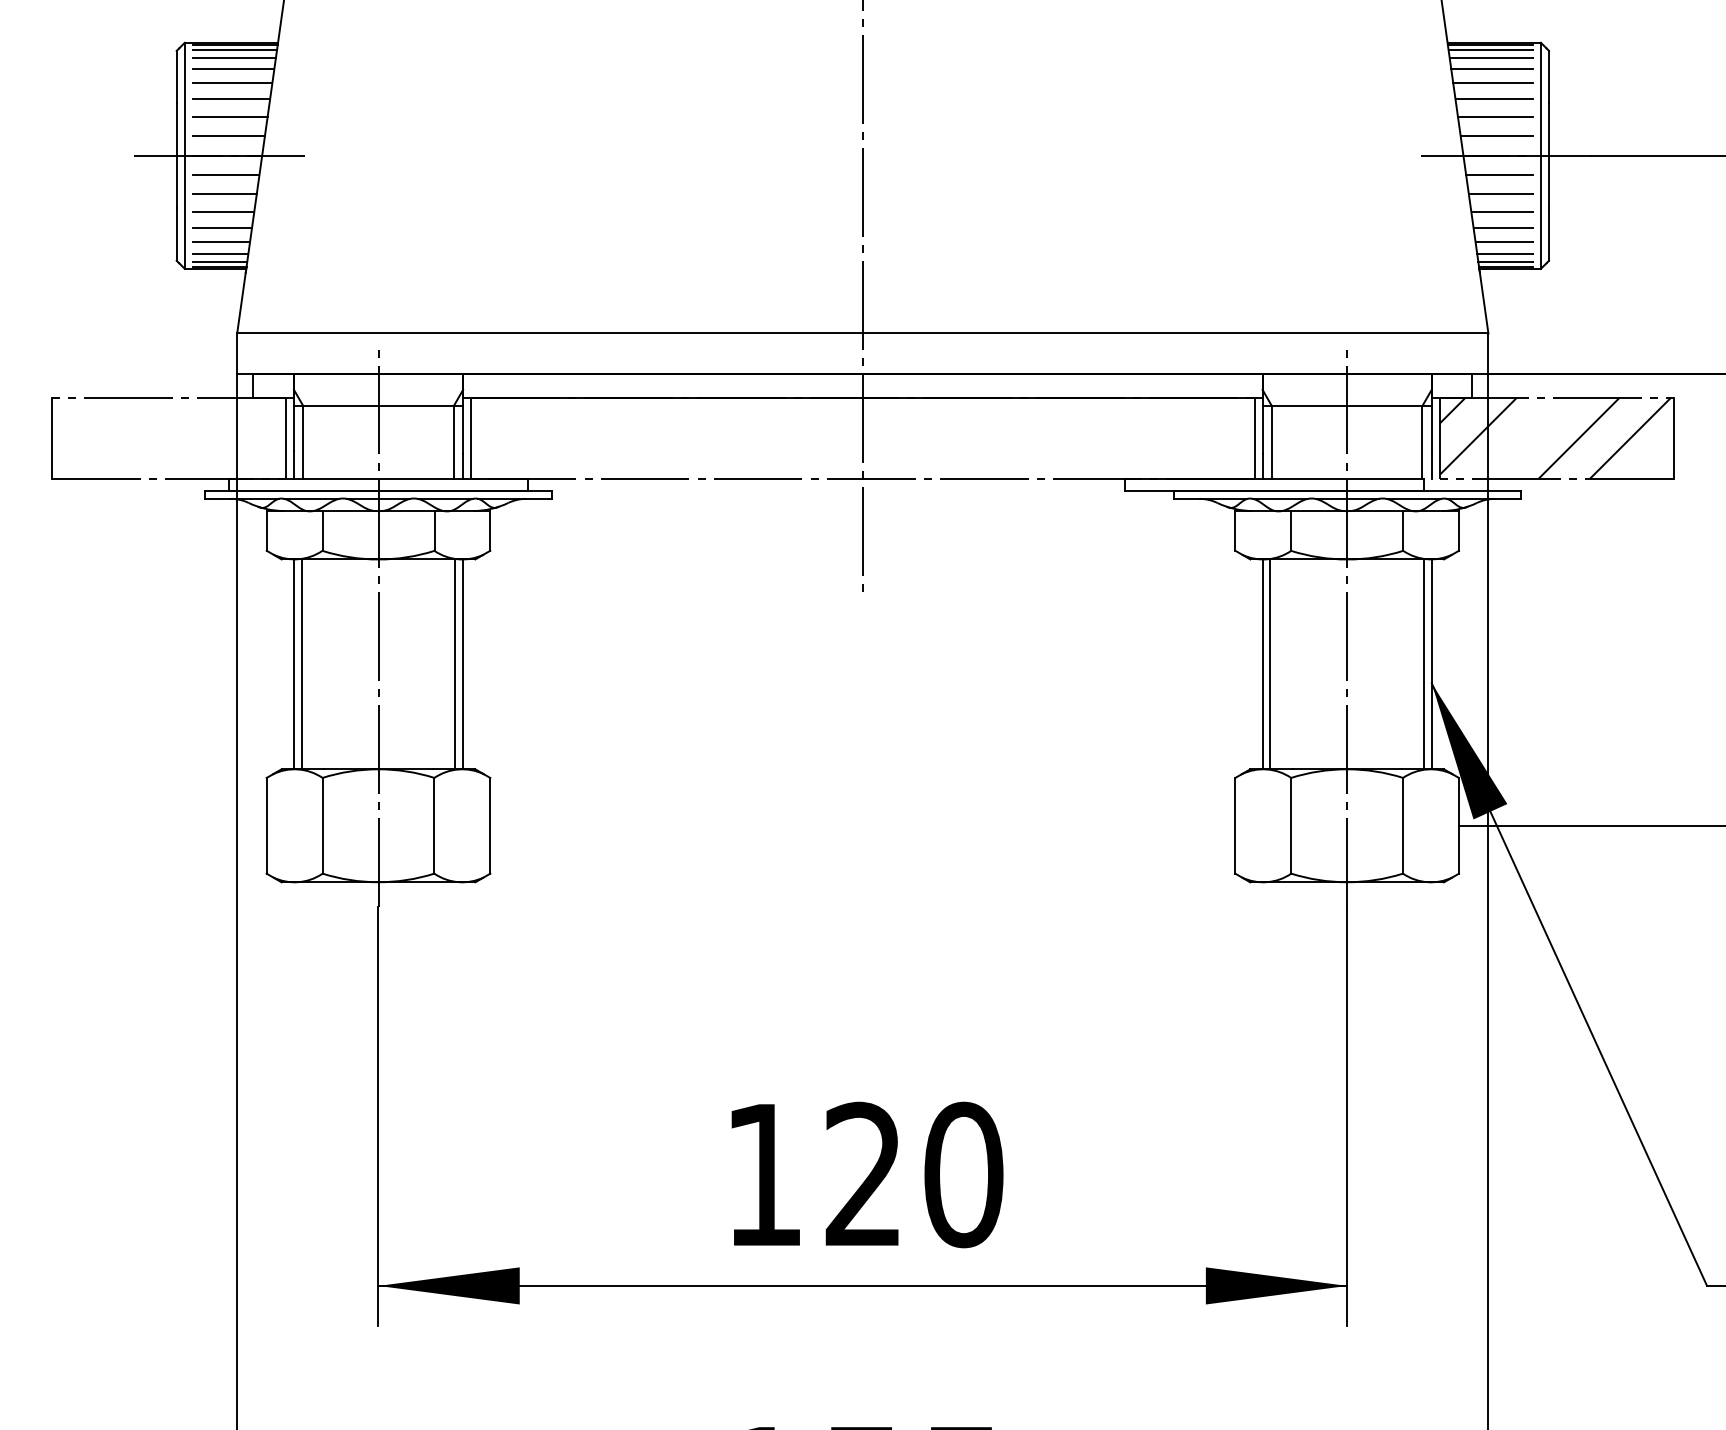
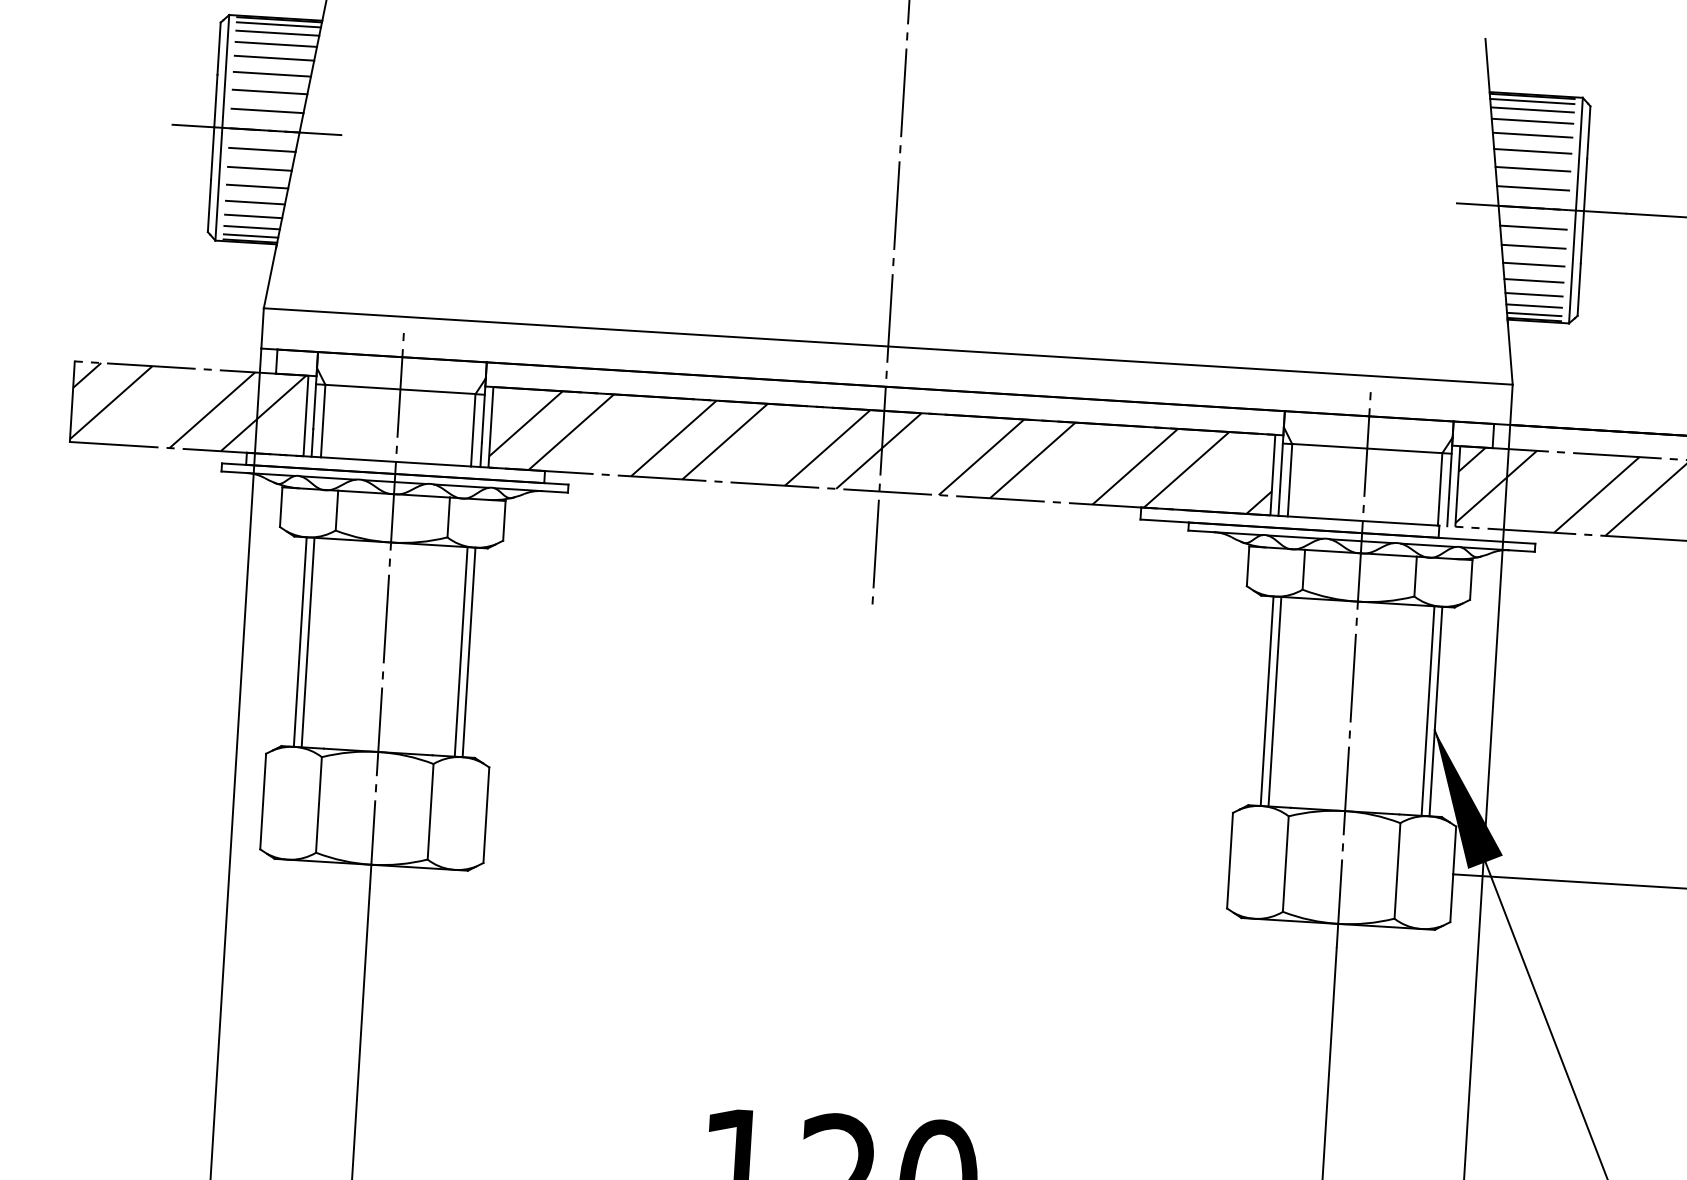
hatch: (167, 437) -> (187, 407), added
hatch: (862, 437) -> (881, 450), added

